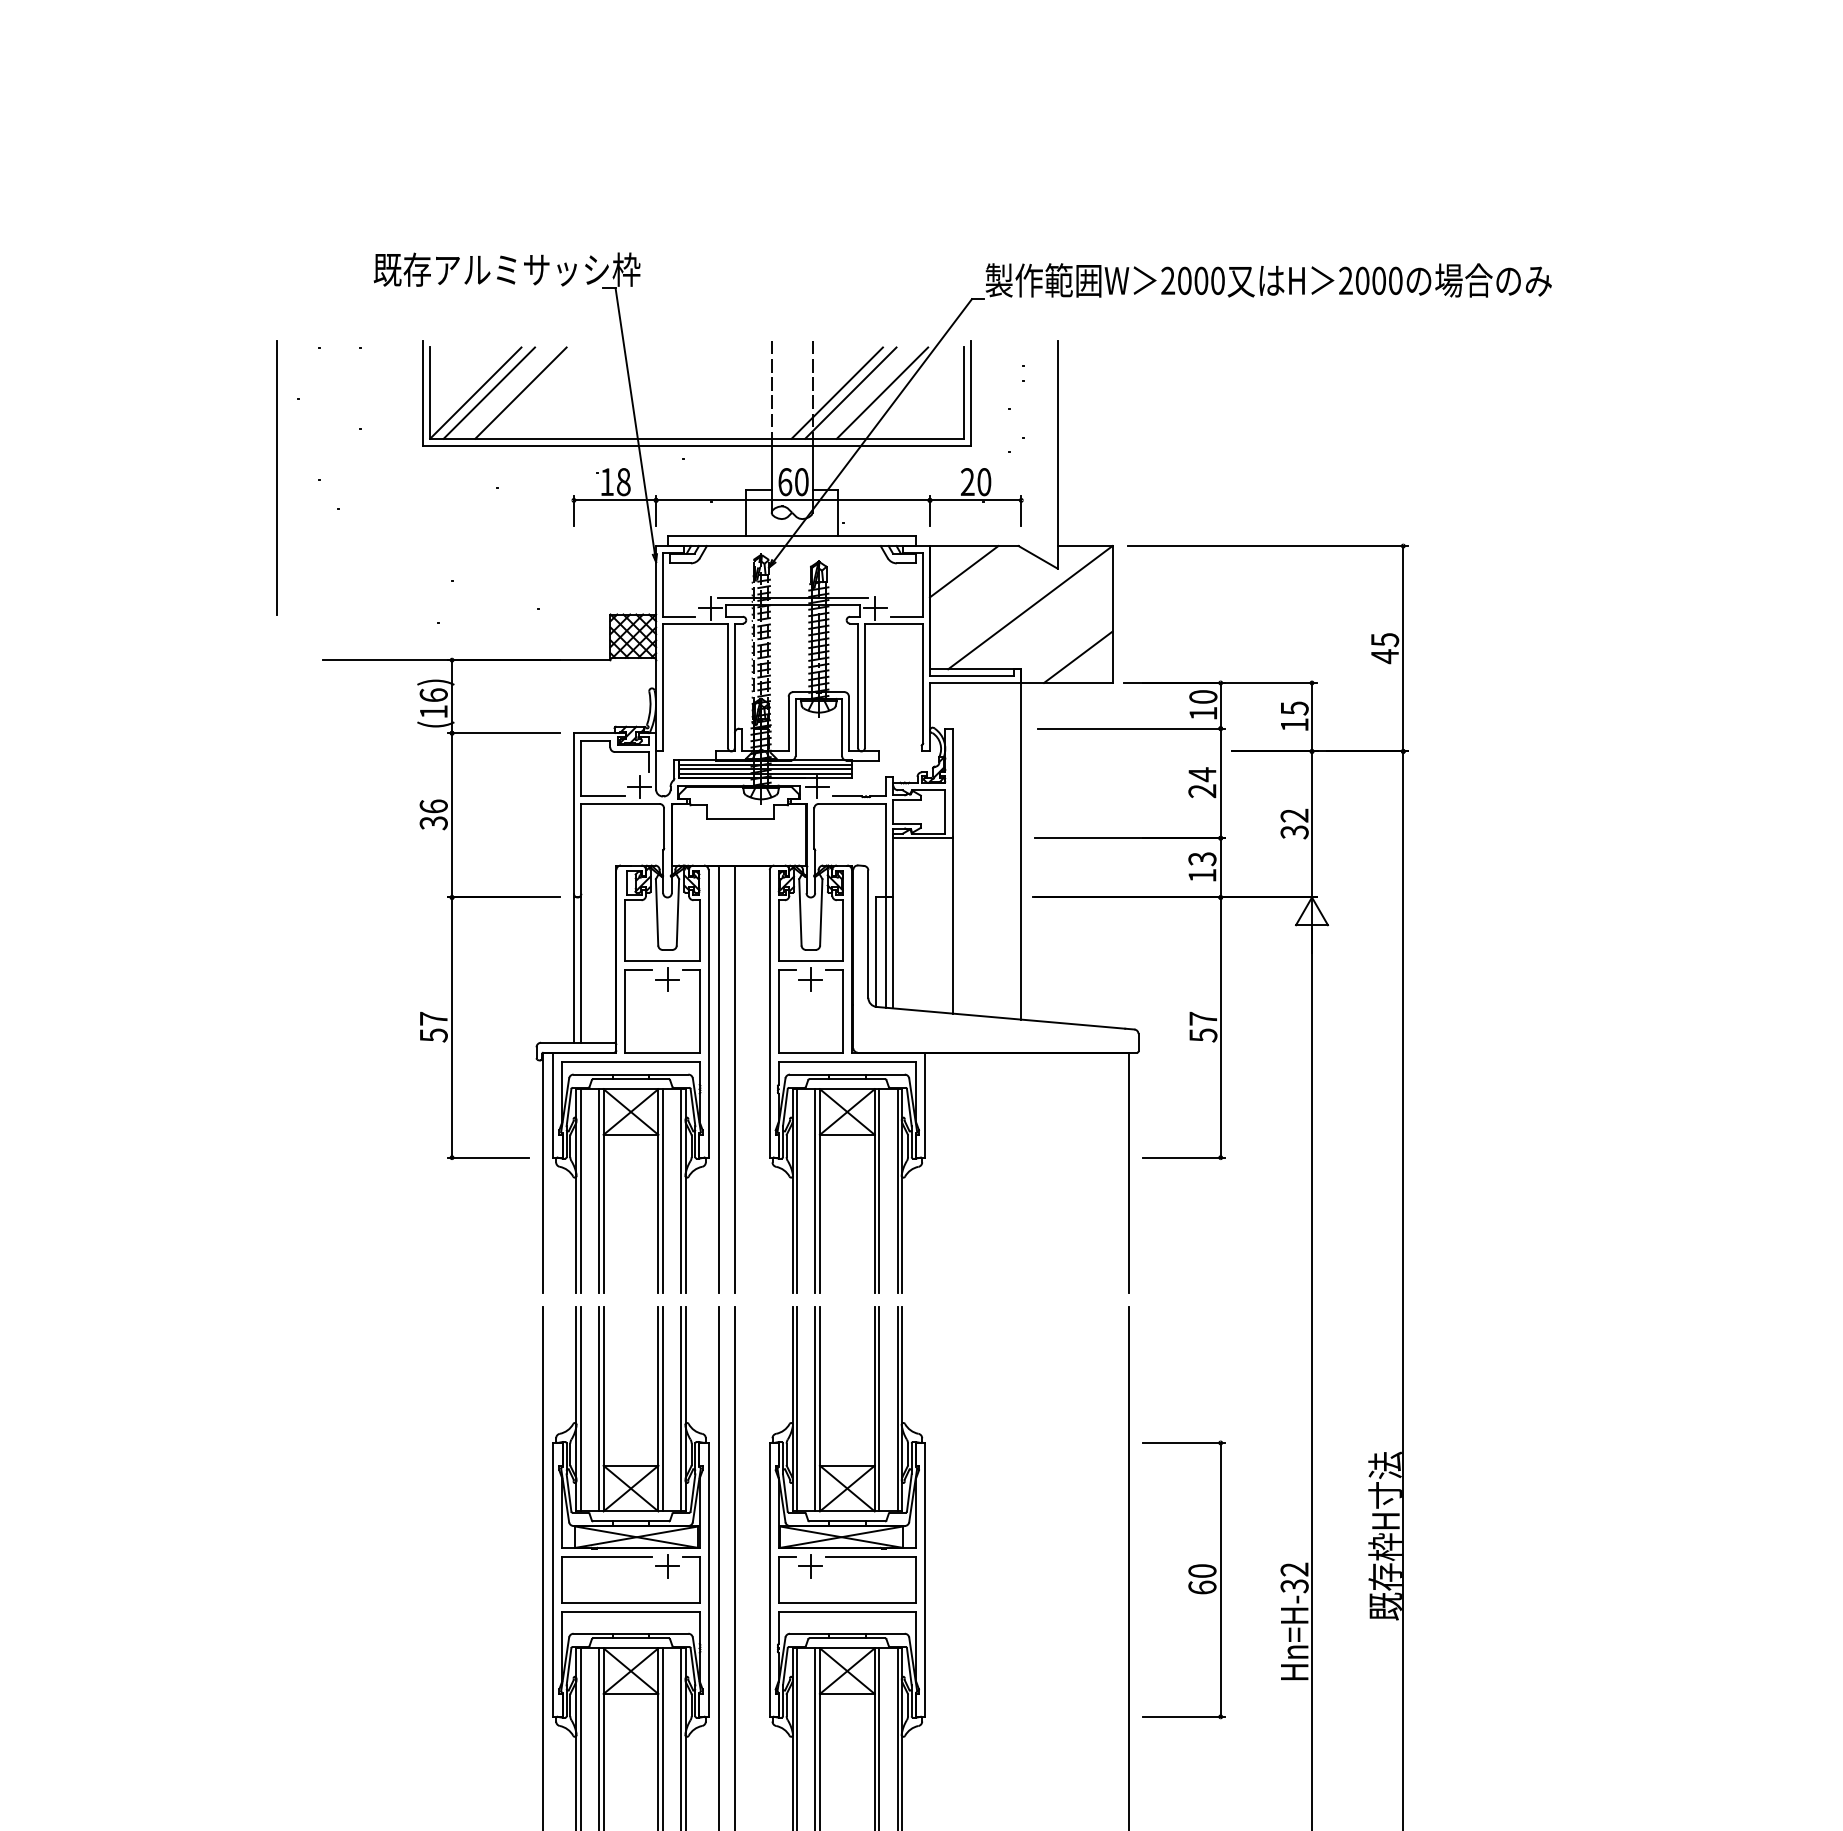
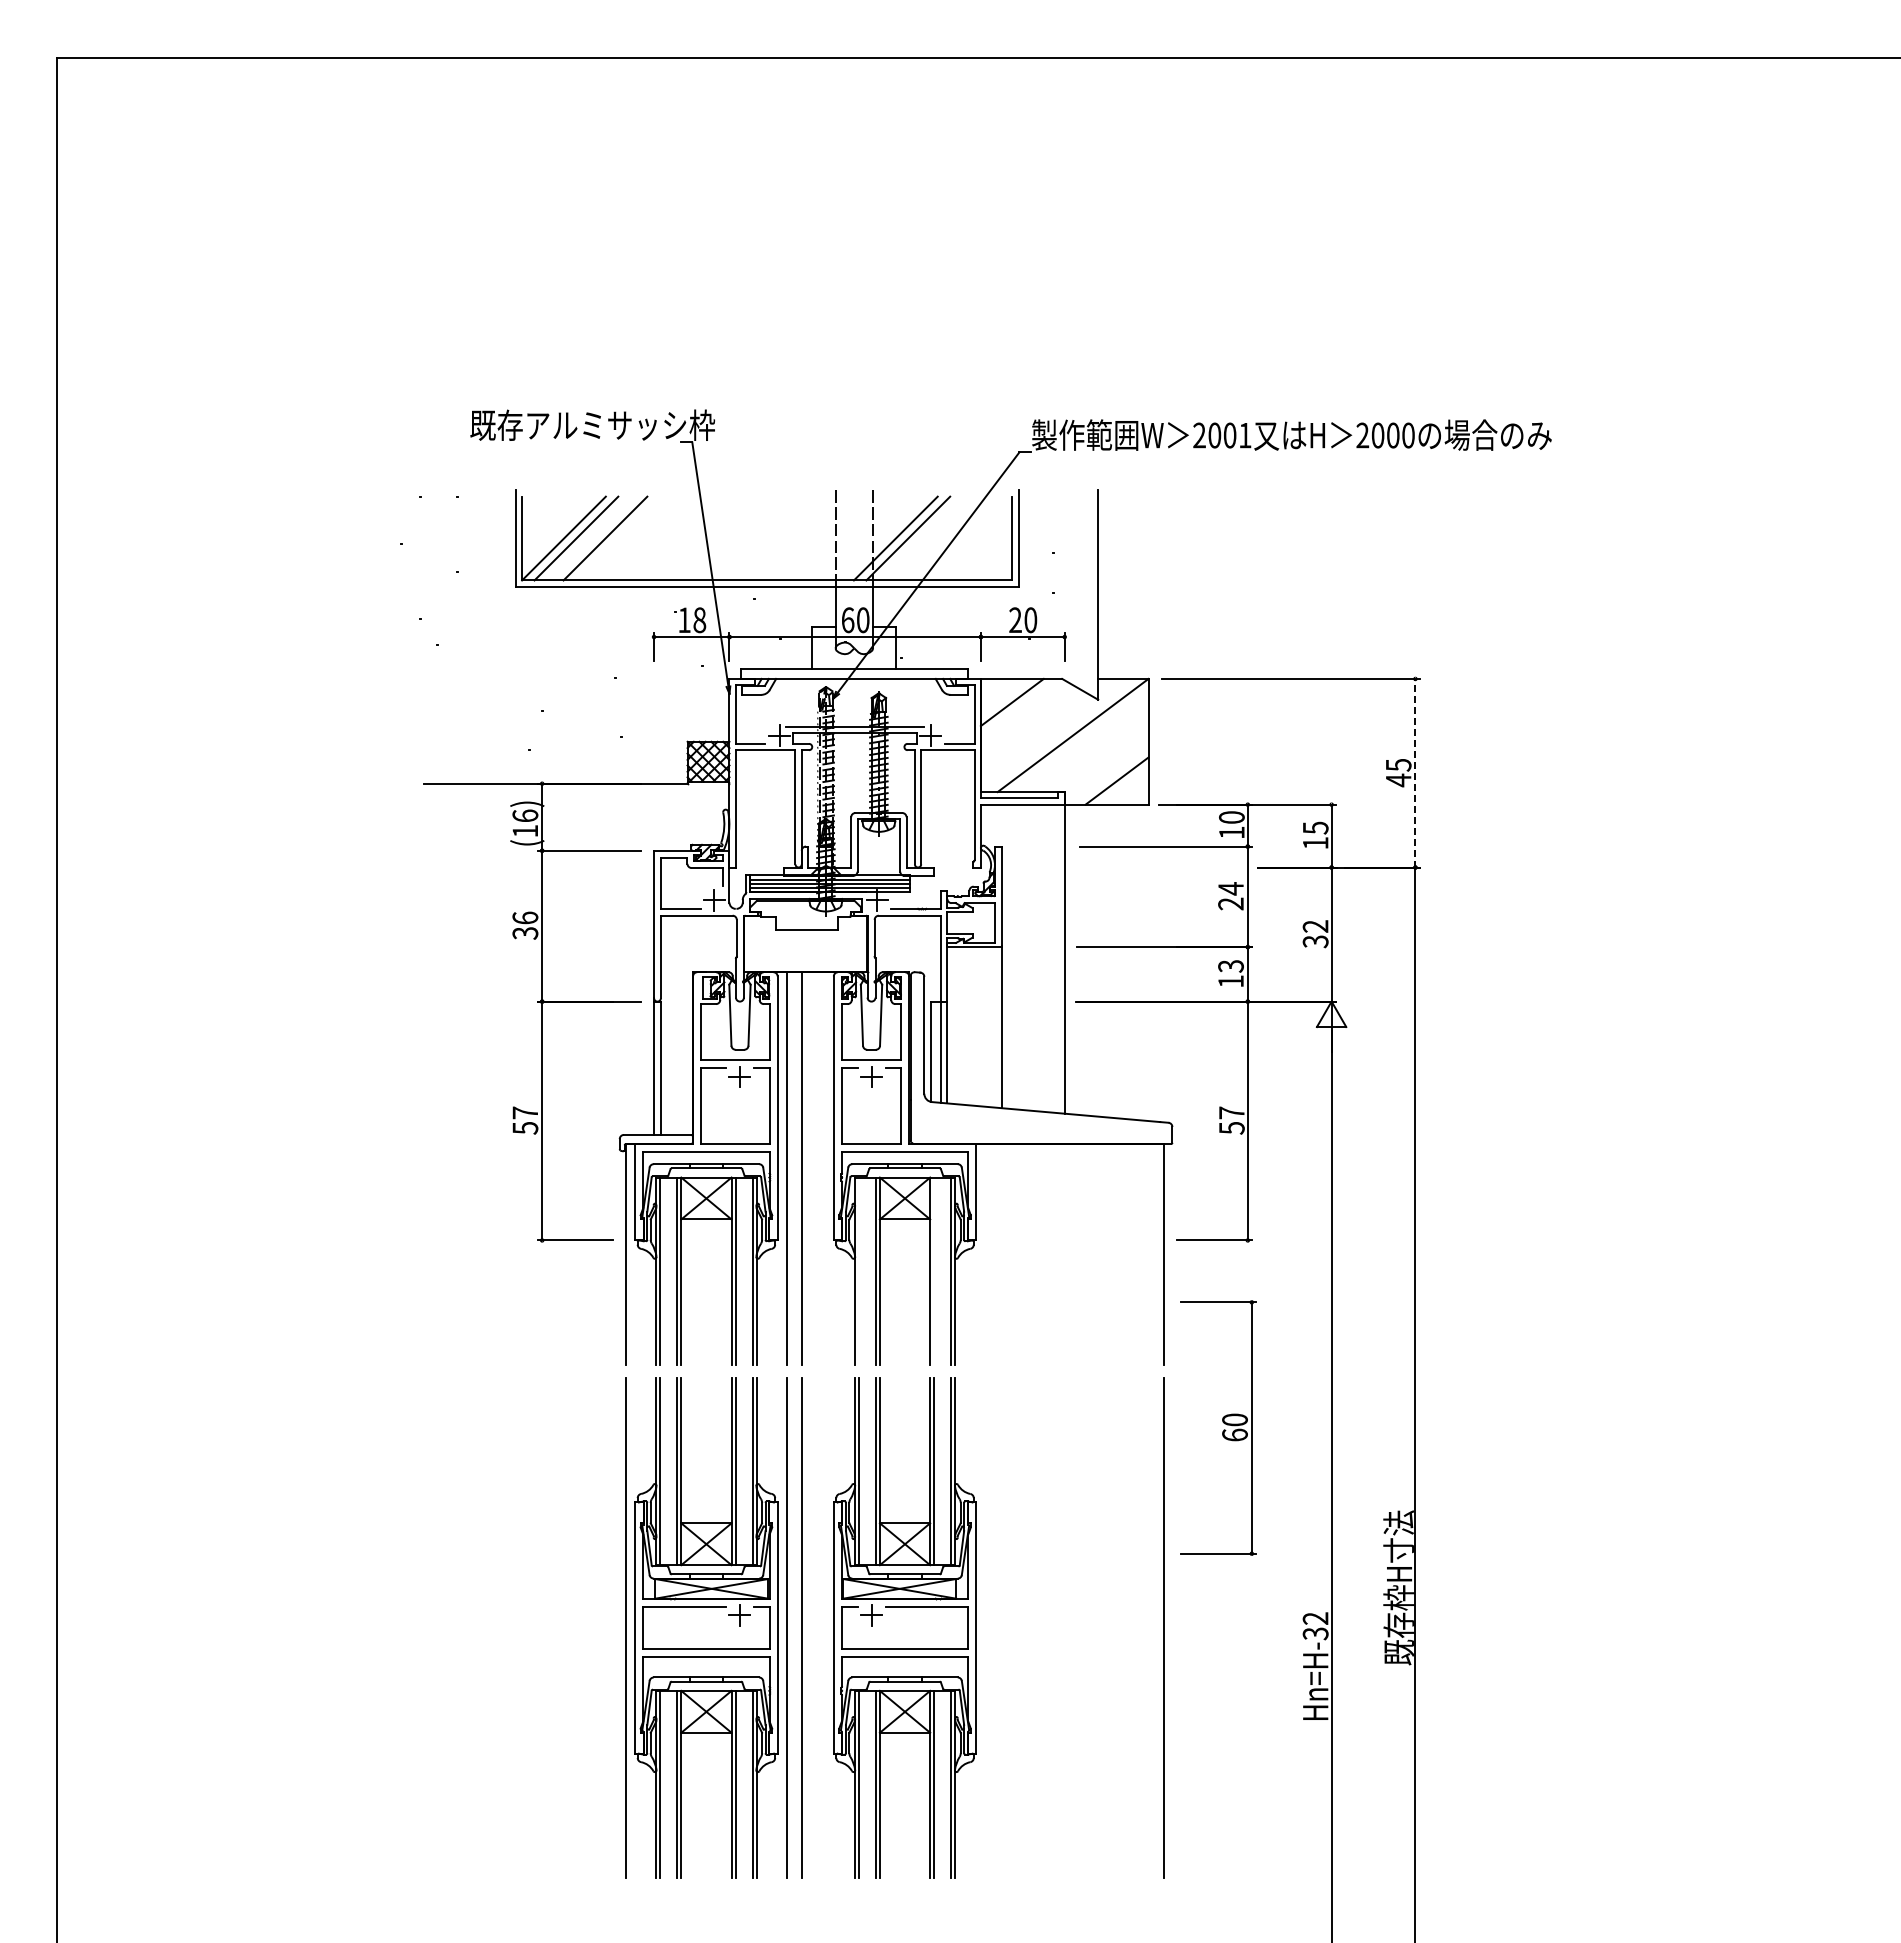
text: (1218, 280) -> (1245, 435), 2000 -> 2001
line: (882, 393) -> (937, 538), removed
line: (277, 476) -> (381, 615), removed
line: (1403, 647) -> (1415, 772), solid -> dashed
line: (796, 1191) -> (858, 1271), removed
line: (879, 1191) -> (934, 1271), removed
part: (1184, 1579) -> (1218, 1427), moved

